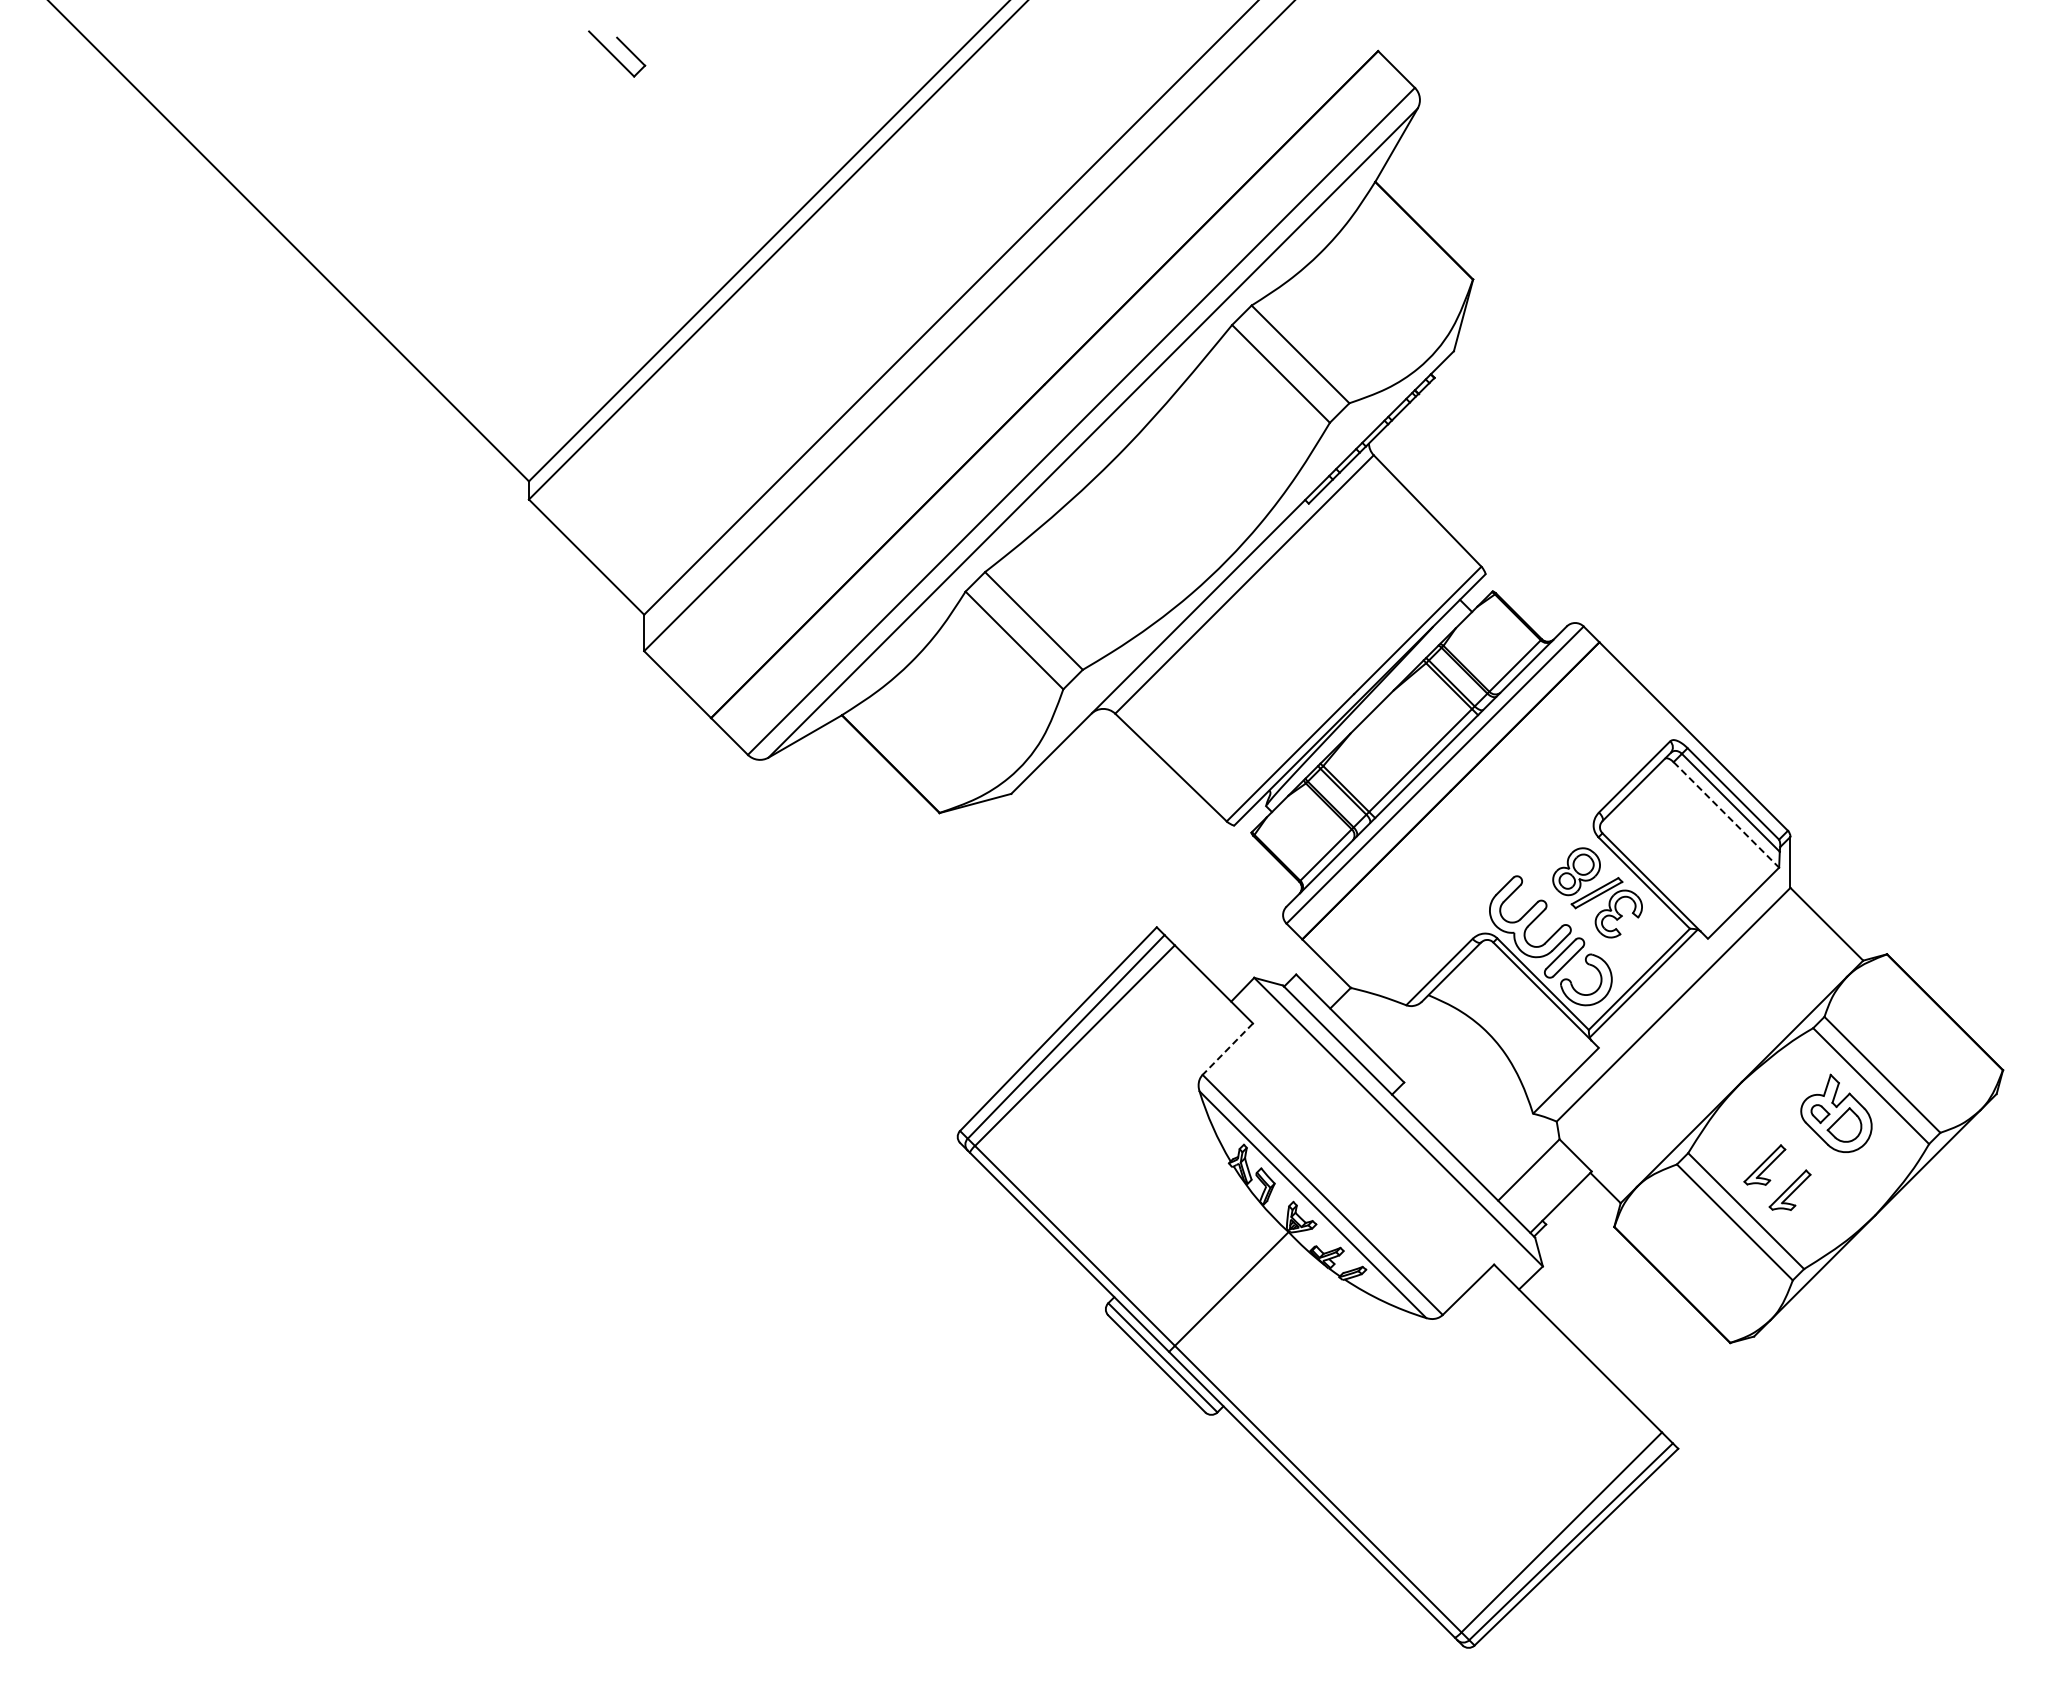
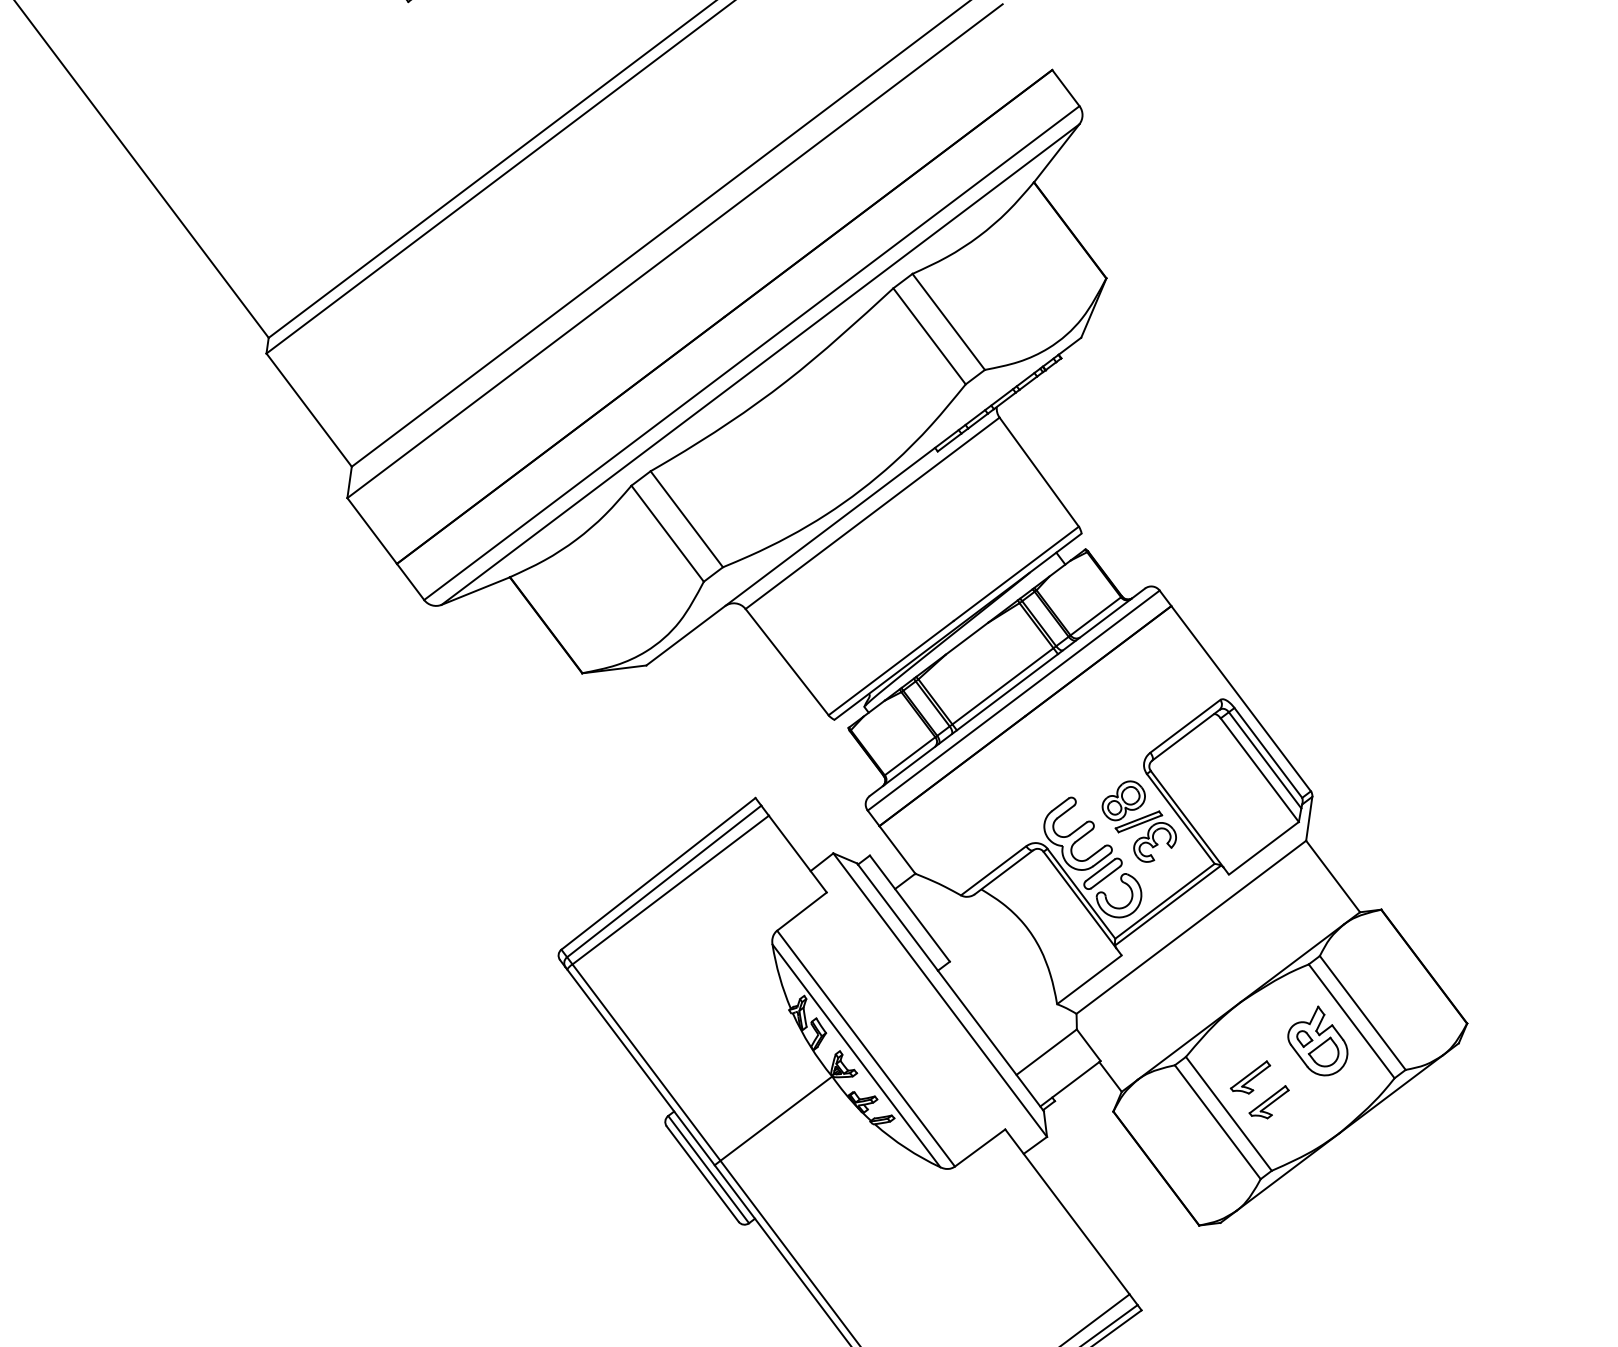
line: (1726, 814) -> (1259, 769), dashed -> solid
line: (1227, 1049) -> (801, 911), dashed -> solid

